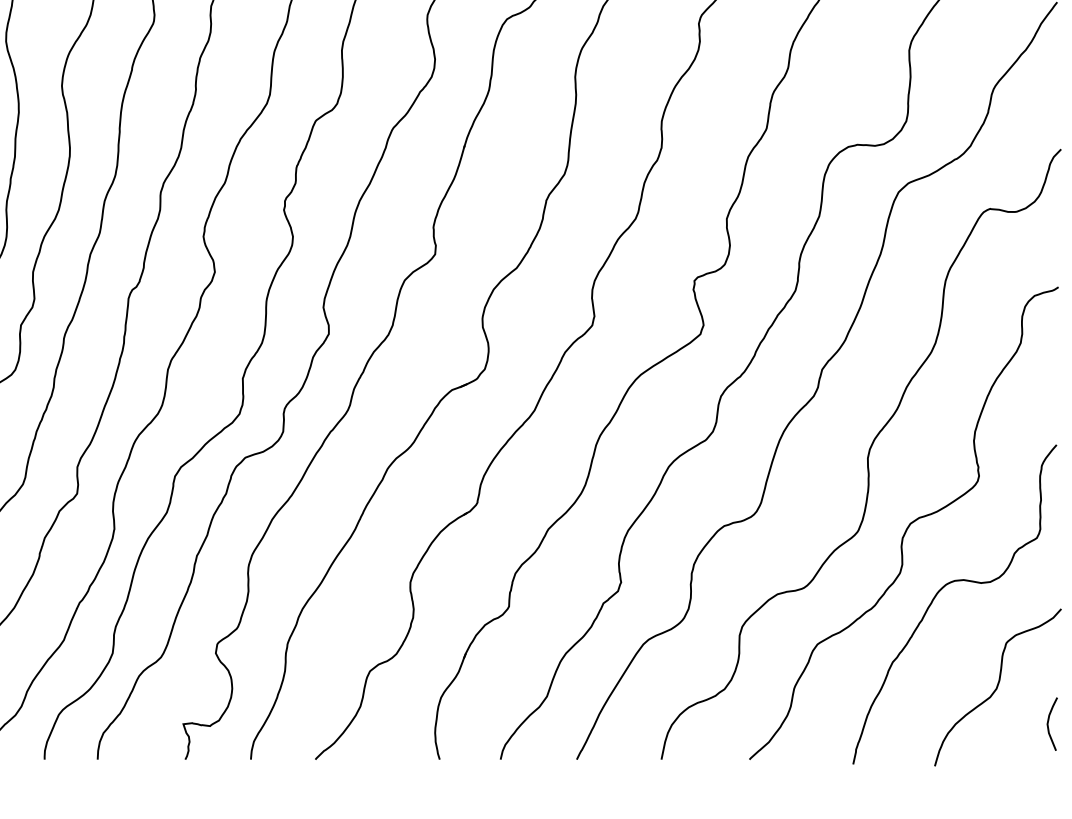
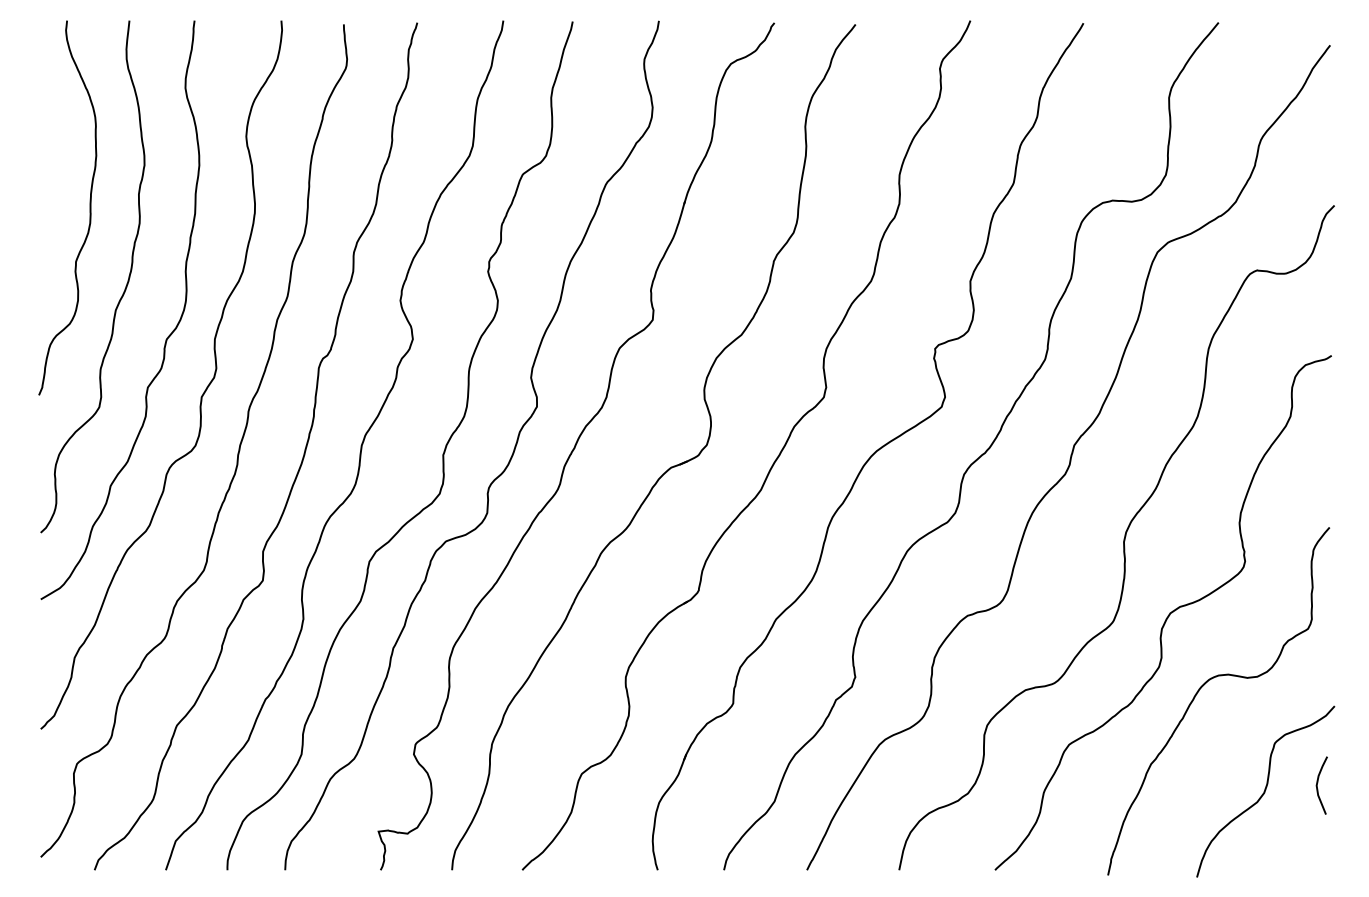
curve: (1048, 724) -> (1317, 785), moved

